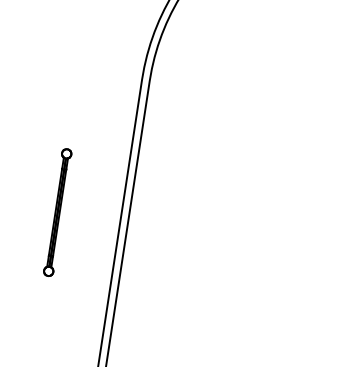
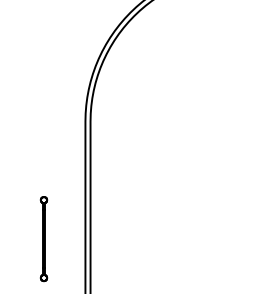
part: (56, 213) -> (43, 239), moved

